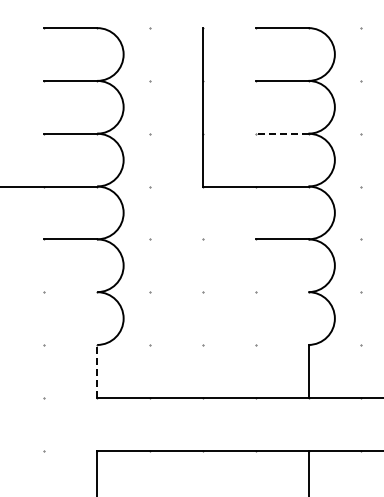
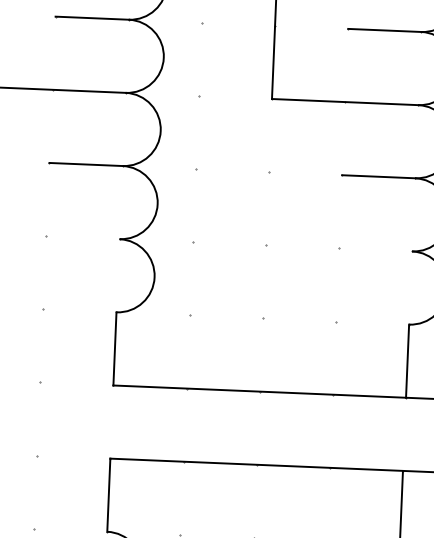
line: (281, 133) -> (383, 30), dashed -> solid
line: (97, 370) -> (115, 347), dashed -> solid

